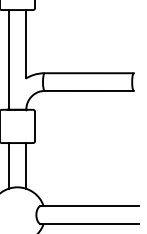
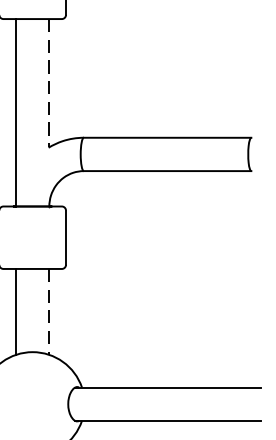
line: (26, 44) -> (49, 83), solid -> dashed
line: (26, 165) -> (49, 311), solid -> dashed

